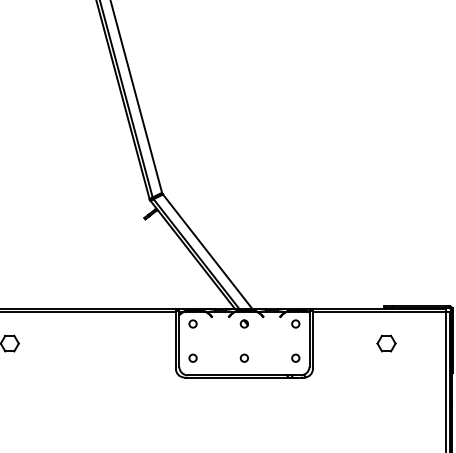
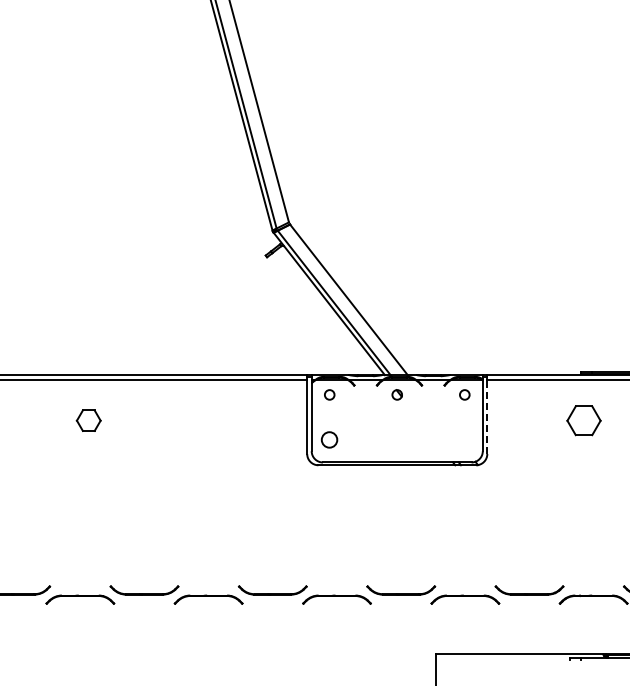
line: (313, 340) -> (487, 416), solid -> dashed
part: (386, 343) -> (584, 420), size x1.4
circle: (192, 357) -> (329, 439), size x1.6
circle: (243, 357) -> (396, 439), removed
circle: (295, 357) -> (464, 439), removed

